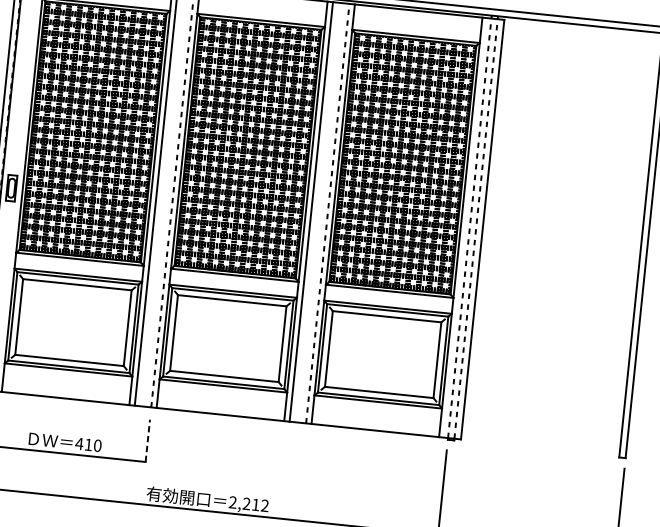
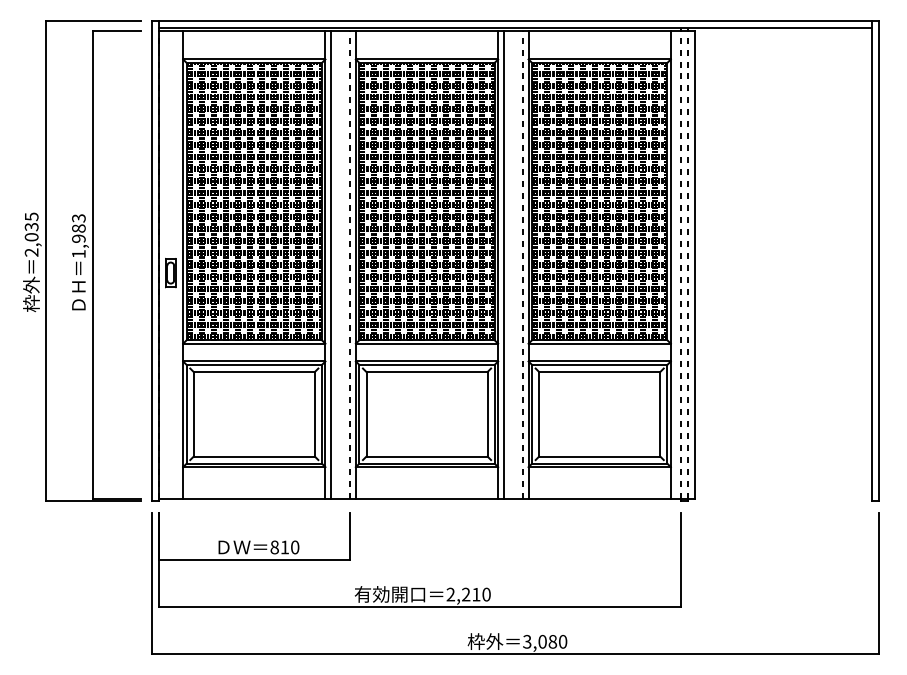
line: (147, 440) -> (349, 536), dashed -> solid
text: (79, 443) -> (274, 547), 410 -> 810
text: (264, 505) -> (486, 594), 2,212 -> 2,210

